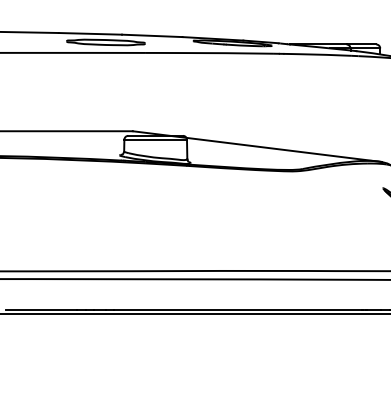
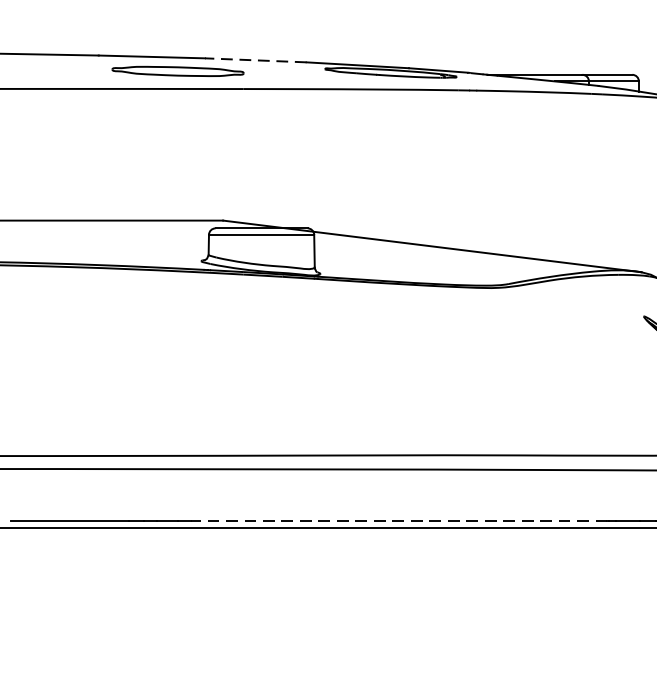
line: (151, 35) -> (254, 59), solid -> dashed
line: (237, 309) -> (399, 520), solid -> dashed

